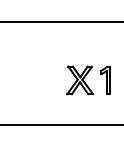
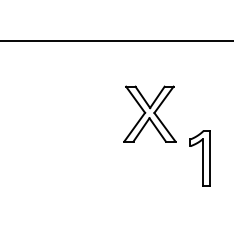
part: (79, 80) -> (148, 114), moved

